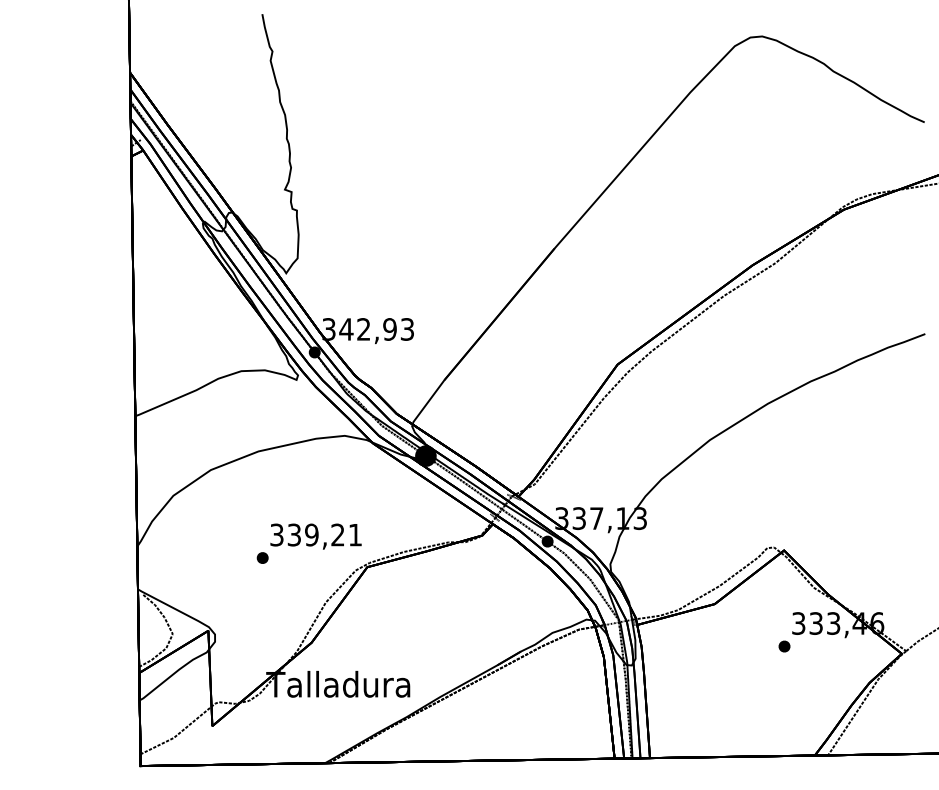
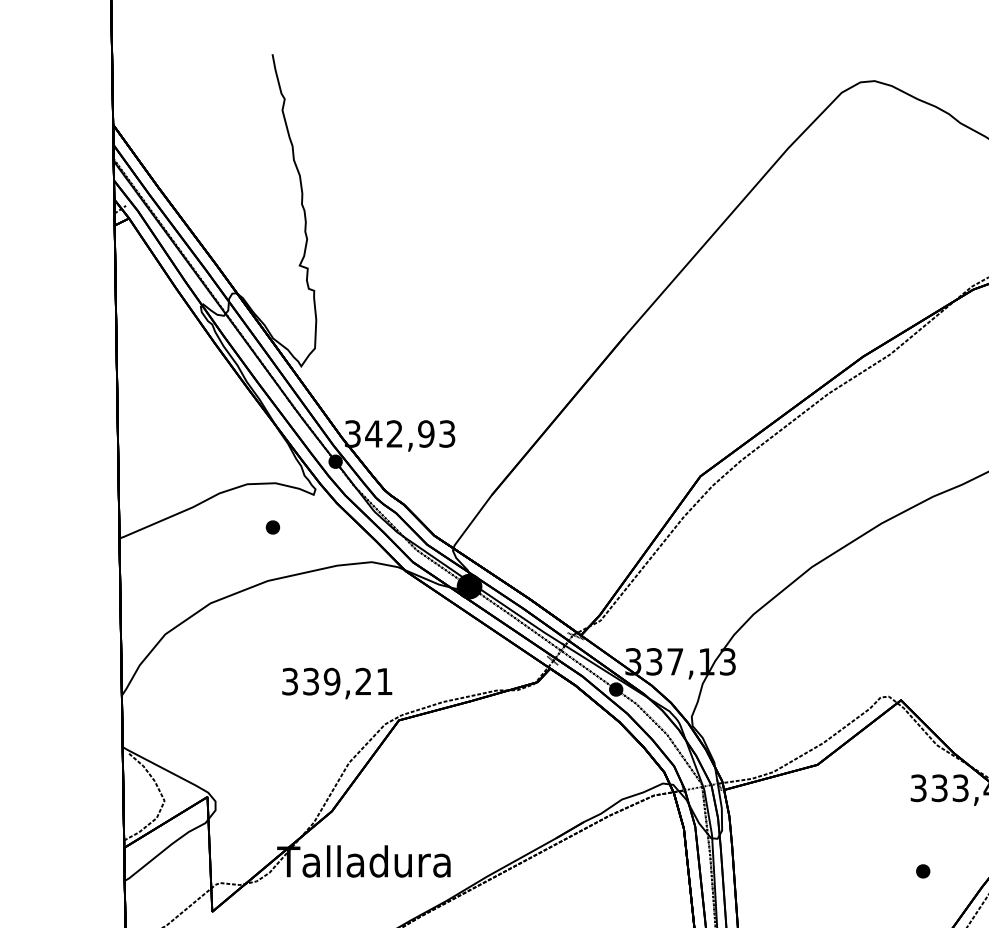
part: (262, 557) -> (272, 526), moved
part: (784, 646) -> (923, 871), moved

